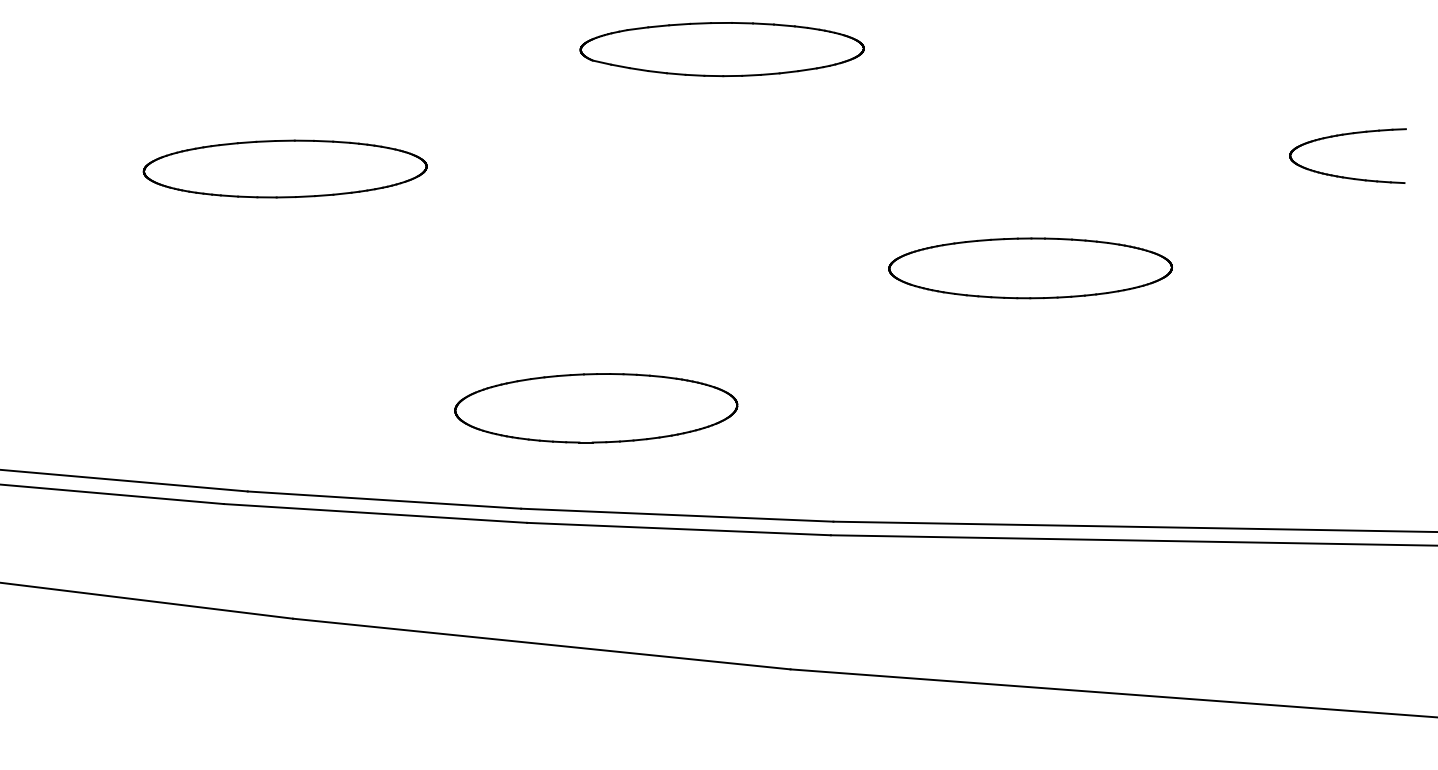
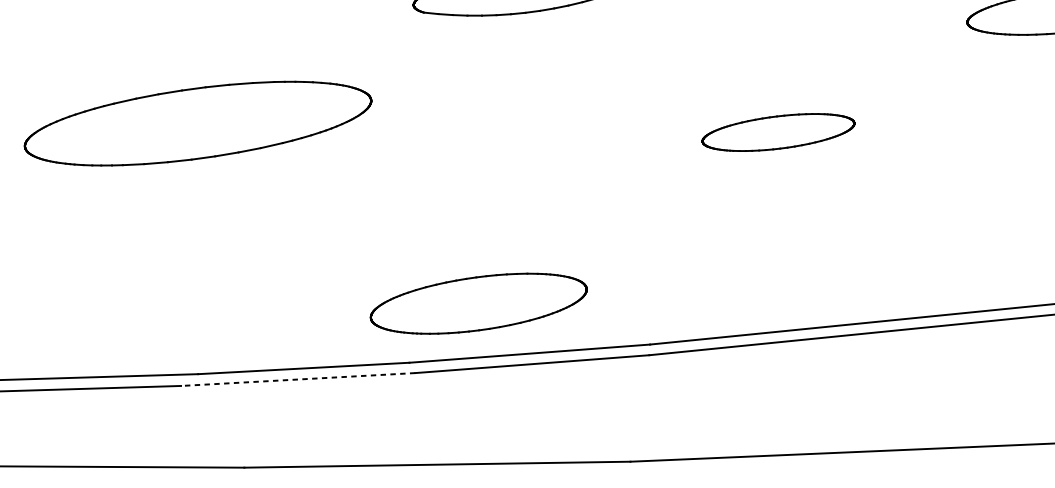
part: (284, 168) -> (197, 123), size x1.6
part: (1030, 268) -> (778, 132), size x0.7
part: (596, 408) -> (478, 303), moved
line: (375, 513) -> (298, 379), solid -> dashed

